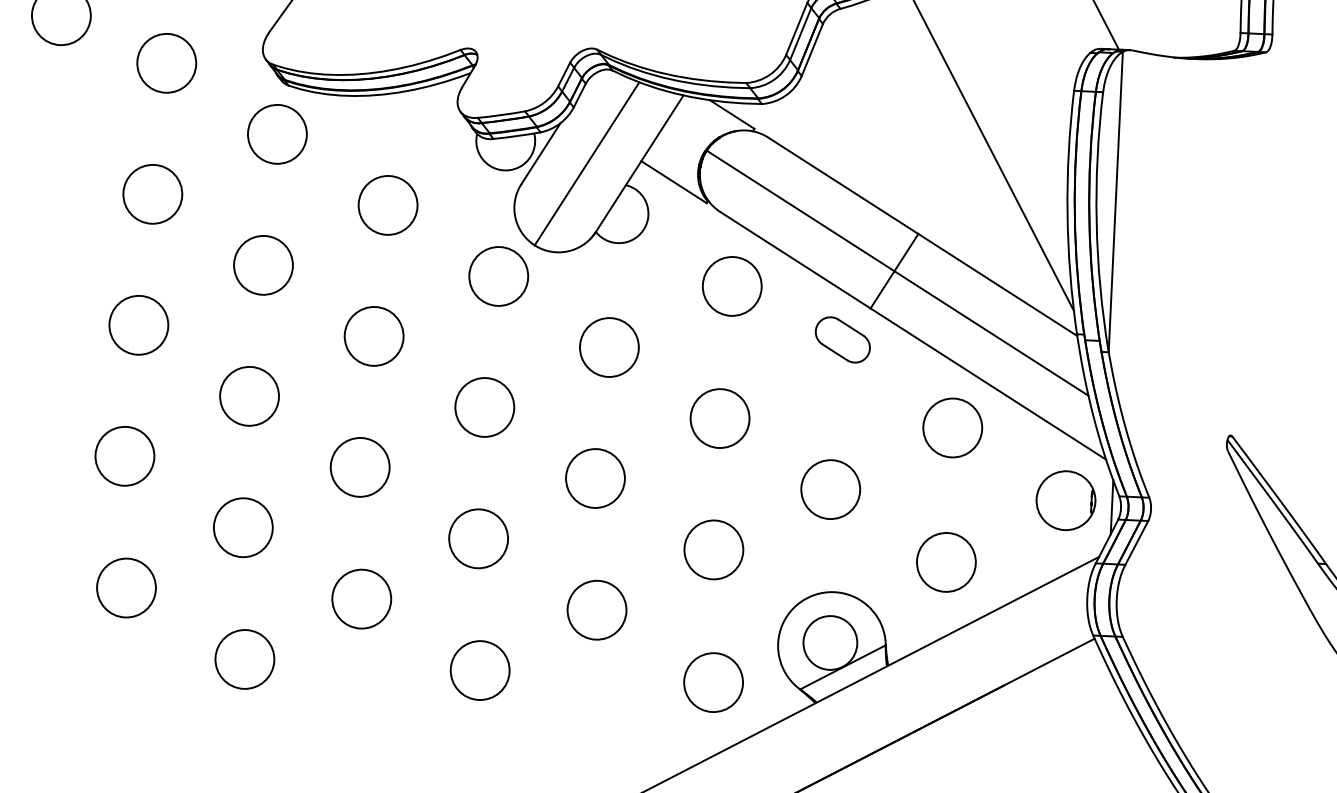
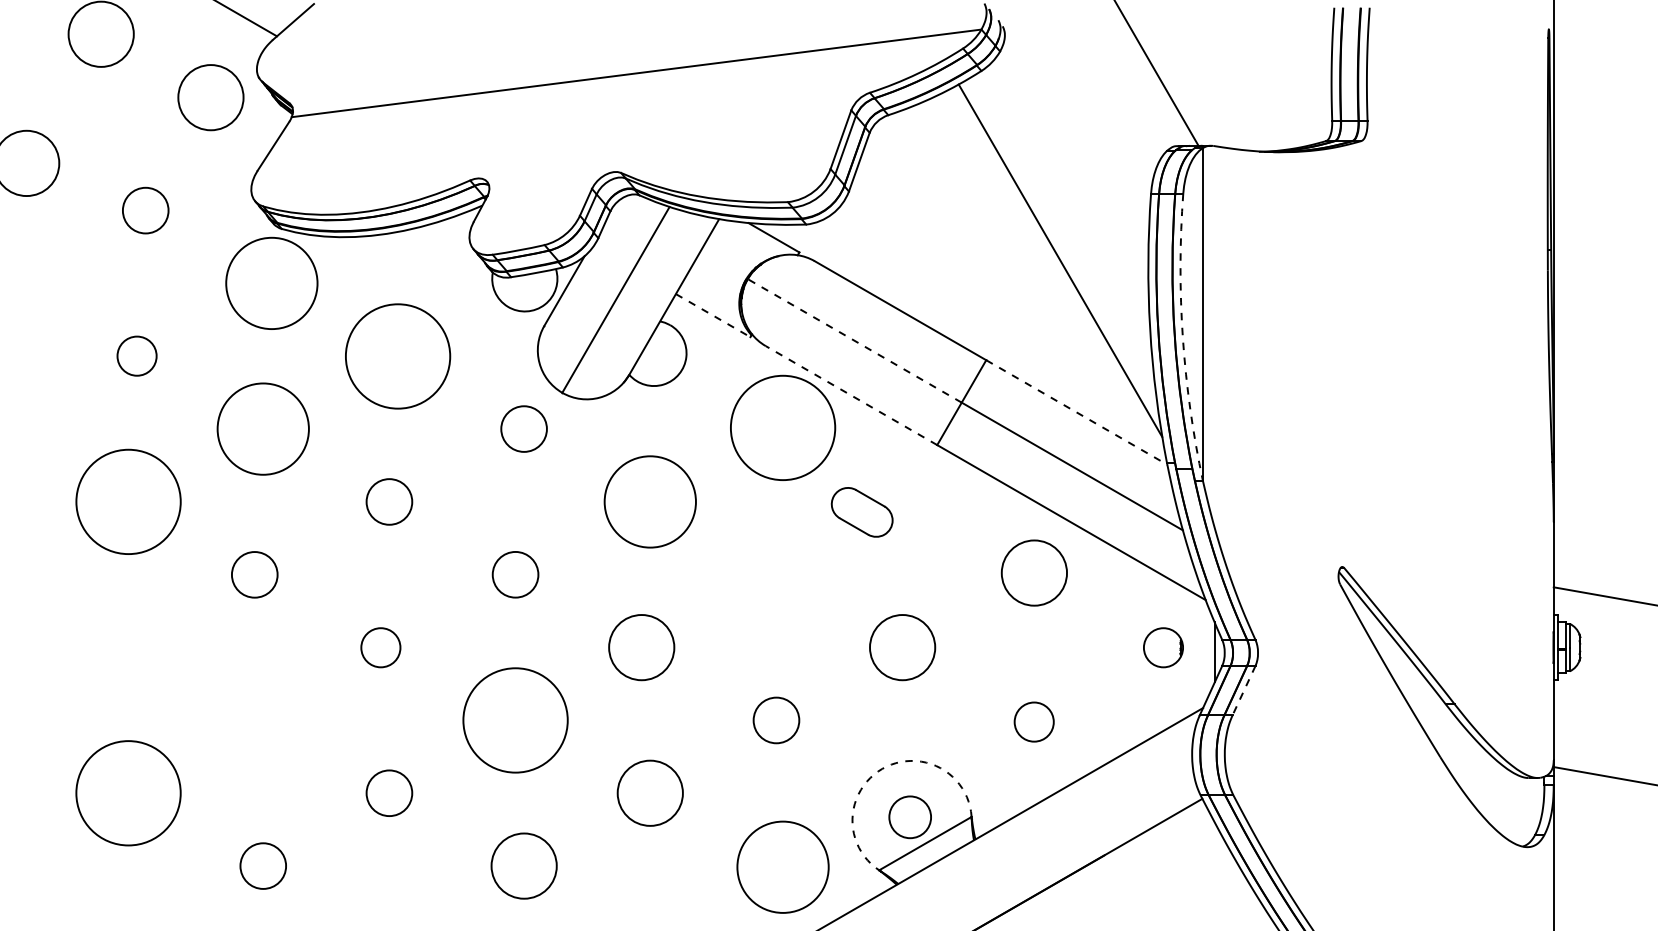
circle: (166, 63) -> (145, 210), size x0.7
circle: (277, 134) -> (271, 283), size x1.4
line: (674, 182) -> (713, 315), solid -> dashed
circle: (152, 193) -> (136, 355), size x0.6
circle: (387, 204) -> (397, 355), size x1.6
line: (800, 210) -> (854, 340), solid -> dashed
arc: (1096, 222) -> (1182, 338), solid -> dashed
line: (795, 260) -> (851, 395), solid -> dashed
circle: (262, 264) -> (262, 428), size x1.4
circle: (498, 275) -> (523, 428), size x0.7
line: (997, 284) -> (1076, 412), solid -> dashed
circle: (731, 286) -> (782, 427), size x1.6
circle: (138, 324) -> (128, 501), size x1.6
circle: (374, 336) -> (389, 501), size x0.7
part: (842, 340) -> (861, 512), moved
circle: (608, 347) -> (649, 501), size x1.4
circle: (249, 396) -> (254, 574), size x0.7
circle: (484, 407) -> (515, 574), size x0.7
circle: (720, 418) -> (776, 574), removed
circle: (124, 456) -> (119, 647), removed
circle: (359, 467) -> (380, 647), size x0.6
part: (1066, 500) -> (1163, 647), size x0.6
circle: (243, 527) -> (254, 720), removed
circle: (478, 538) -> (515, 720), size x1.6
line: (1136, 543) -> (1243, 691), solid -> dashed
circle: (713, 549) -> (776, 720), size x0.7
circle: (945, 561) -> (1033, 721), size x0.6
circle: (126, 587) -> (128, 792), size x1.6
arc: (807, 597) -> (882, 768), solid -> dashed
circle: (361, 598) -> (389, 792), size x0.7
circle: (830, 643) -> (910, 817), size x0.7
circle: (244, 658) -> (262, 865), size x0.7
circle: (713, 681) -> (782, 866), size x1.4

